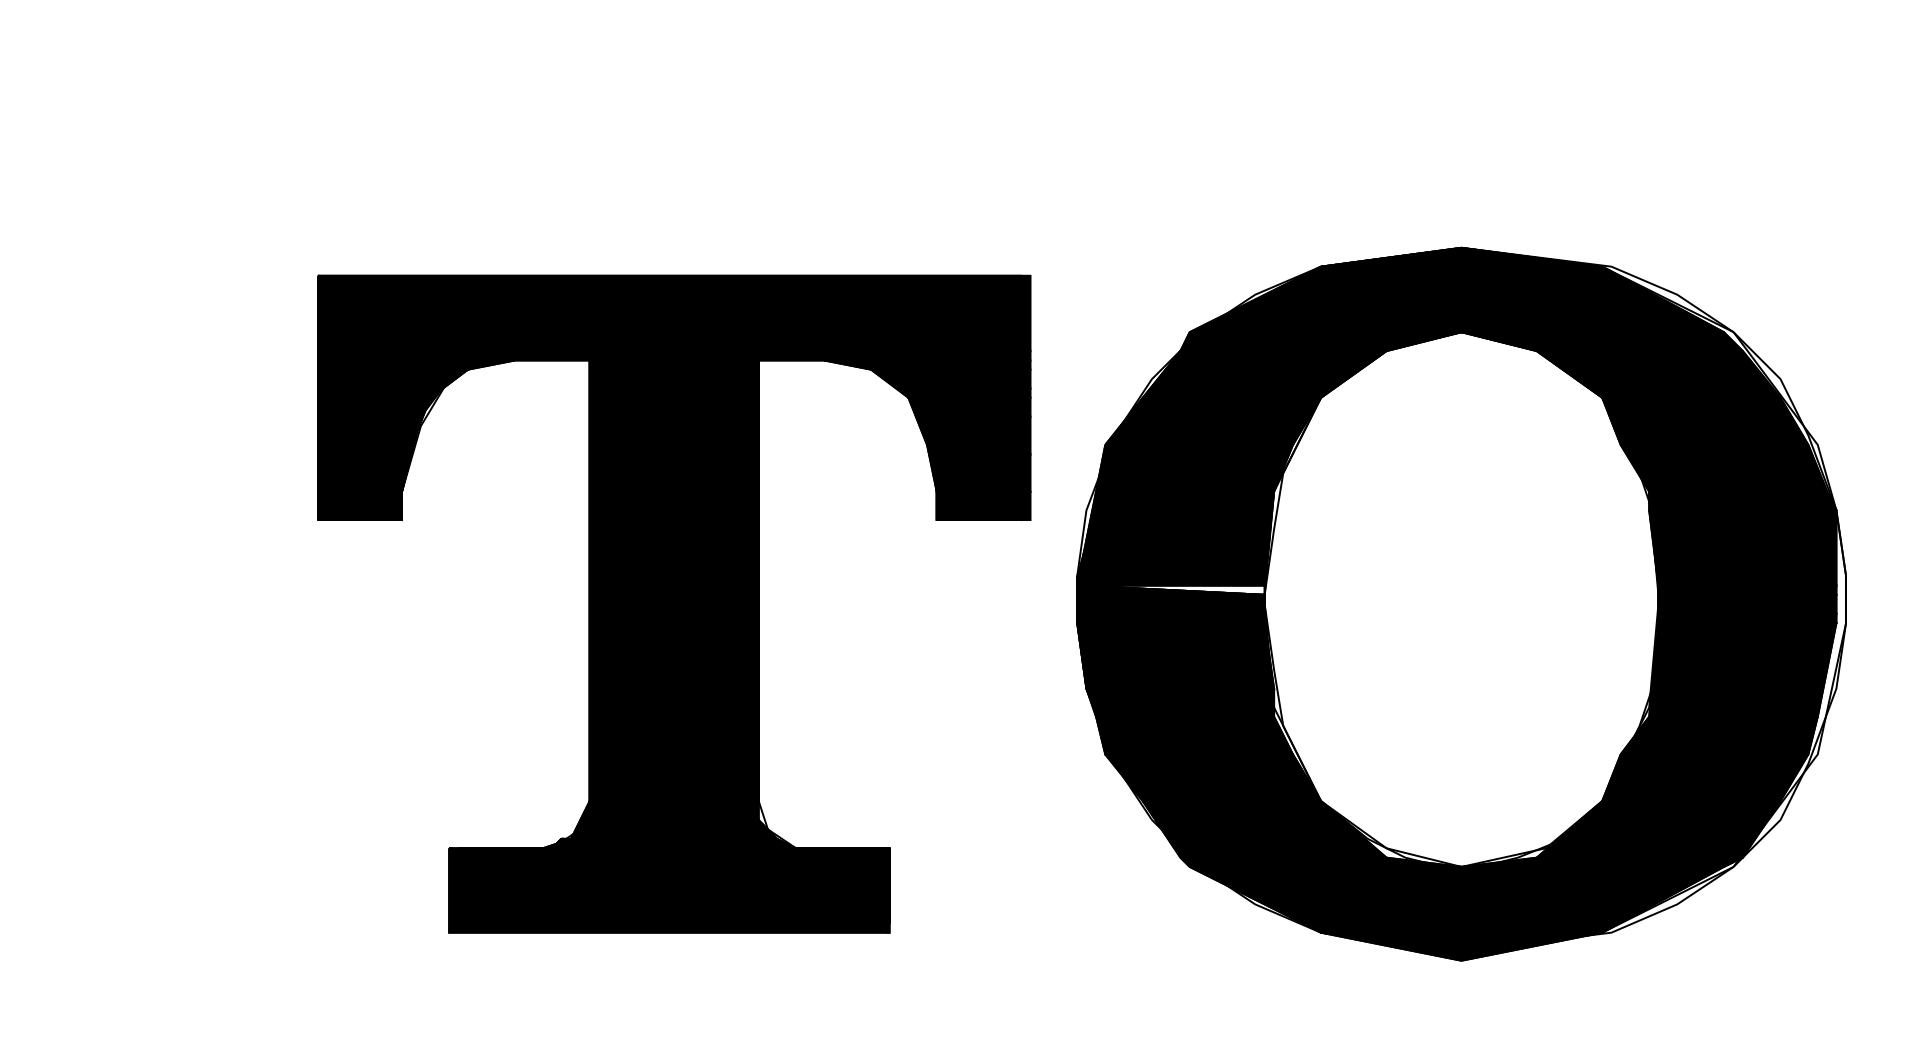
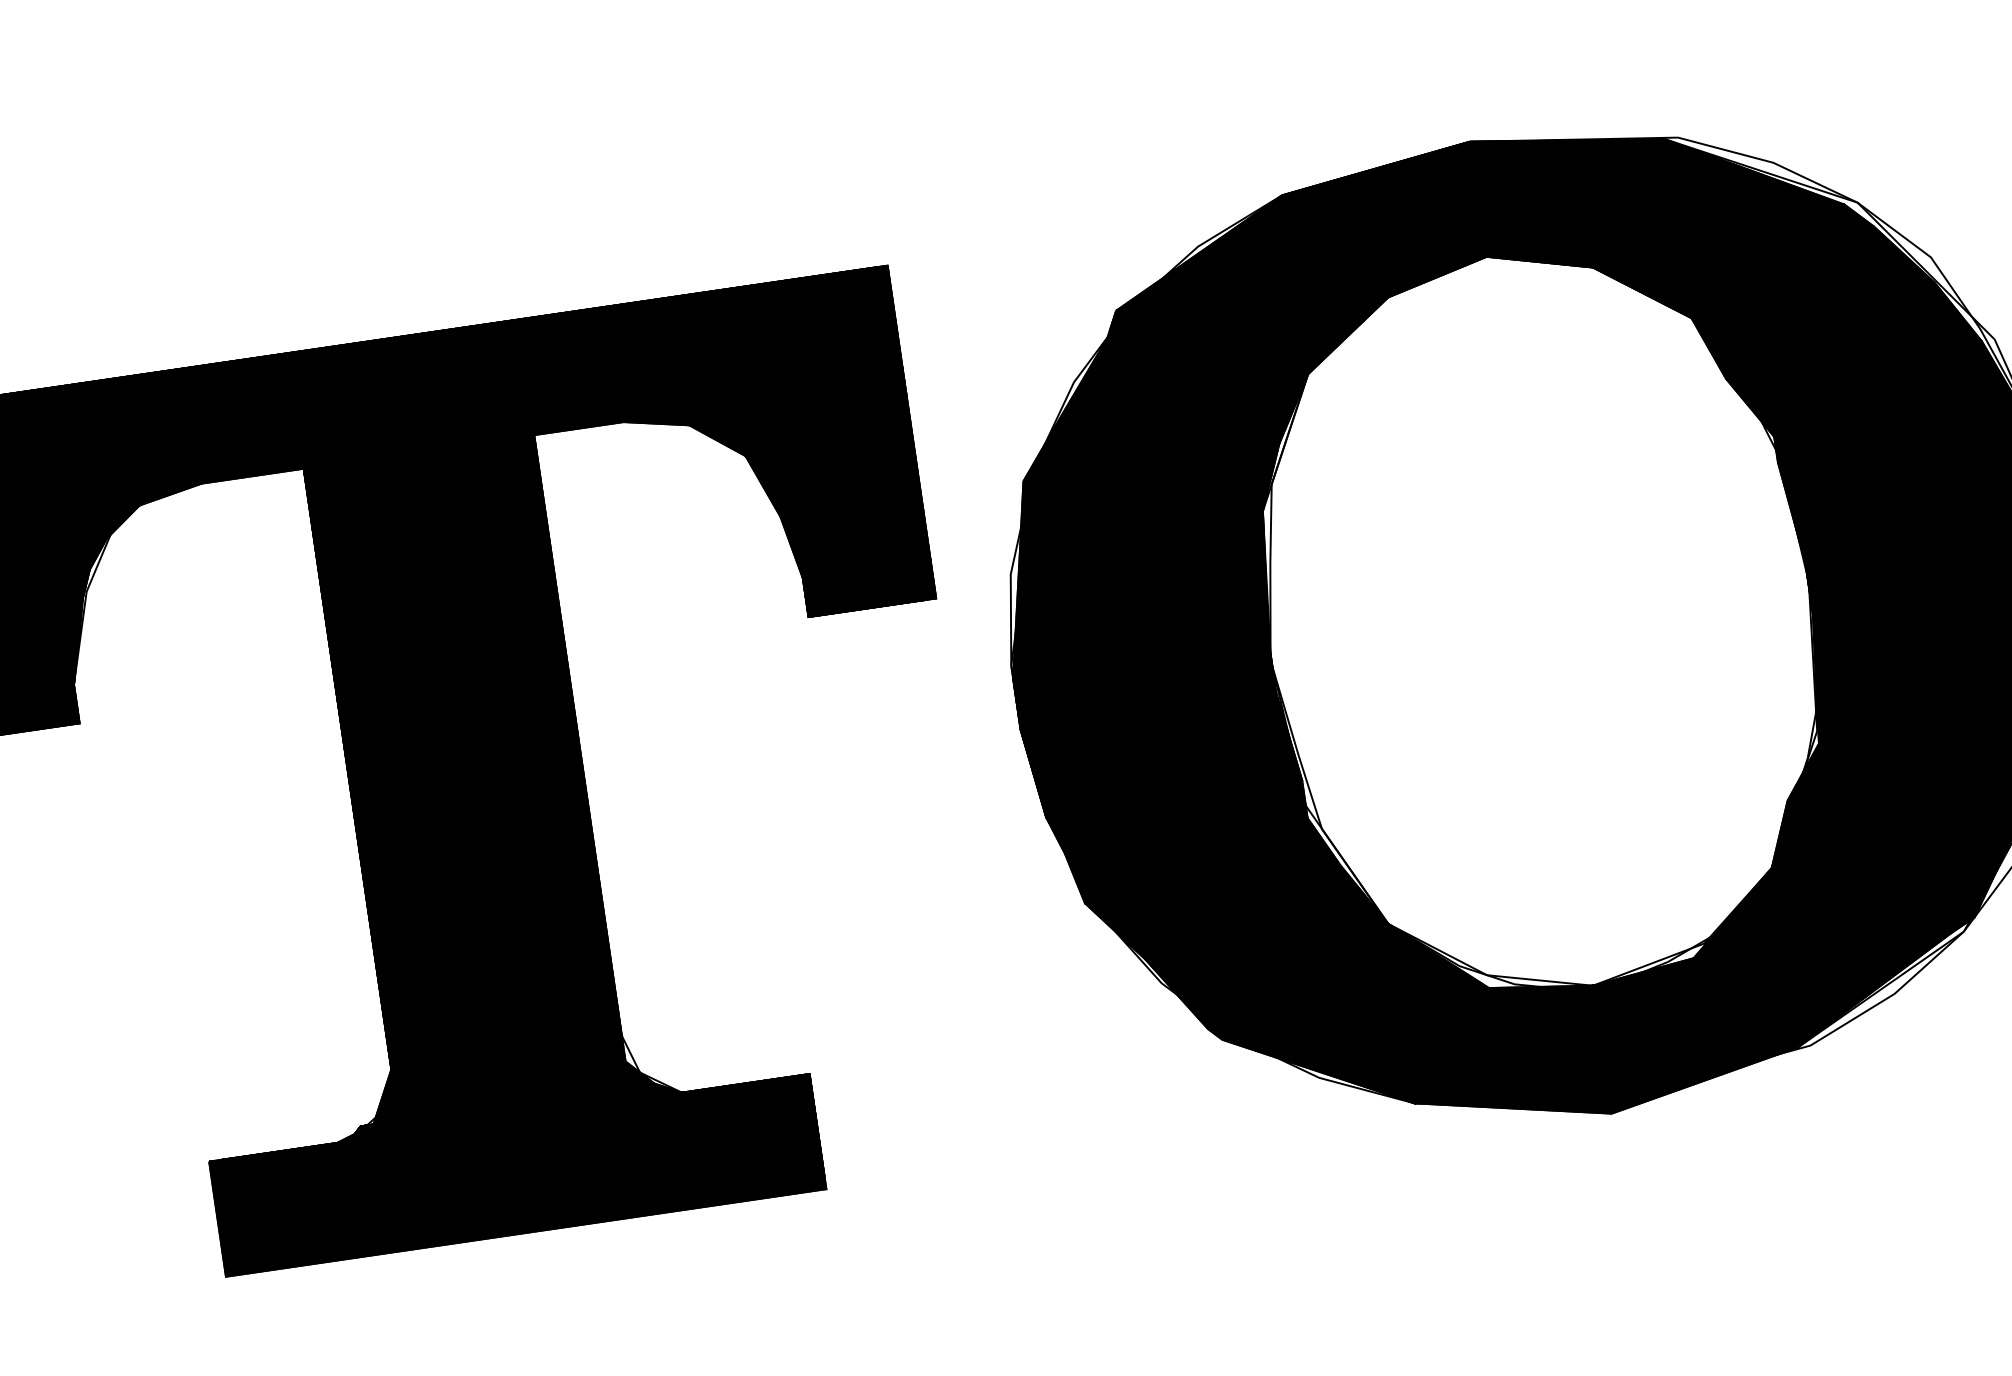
fill: (1170, 589) -> (1141, 665), added

